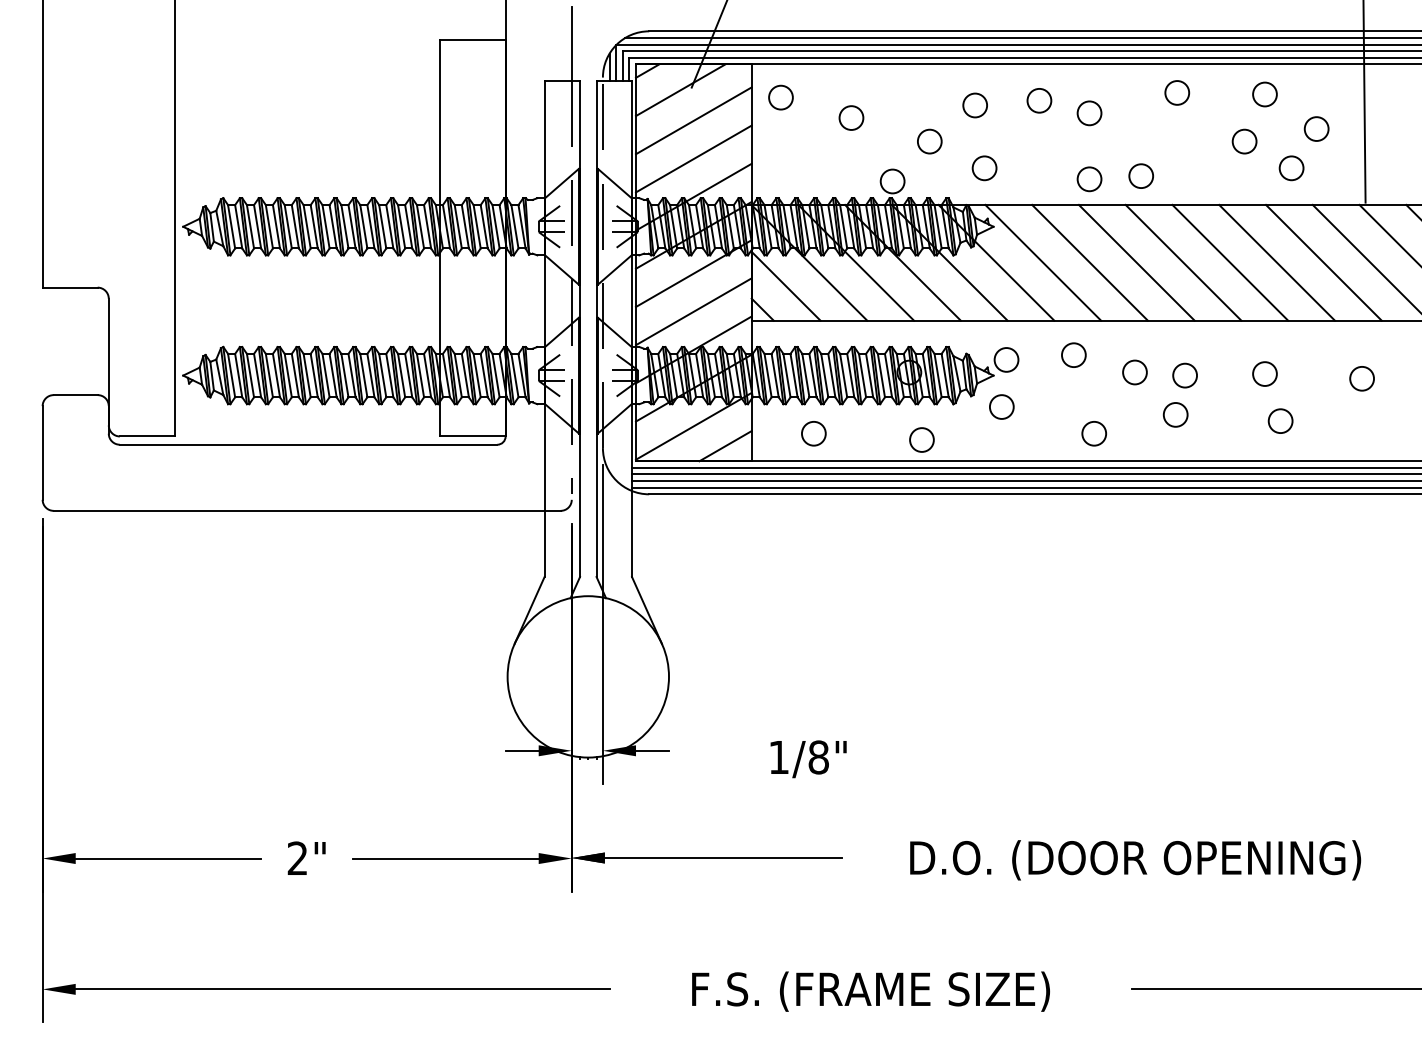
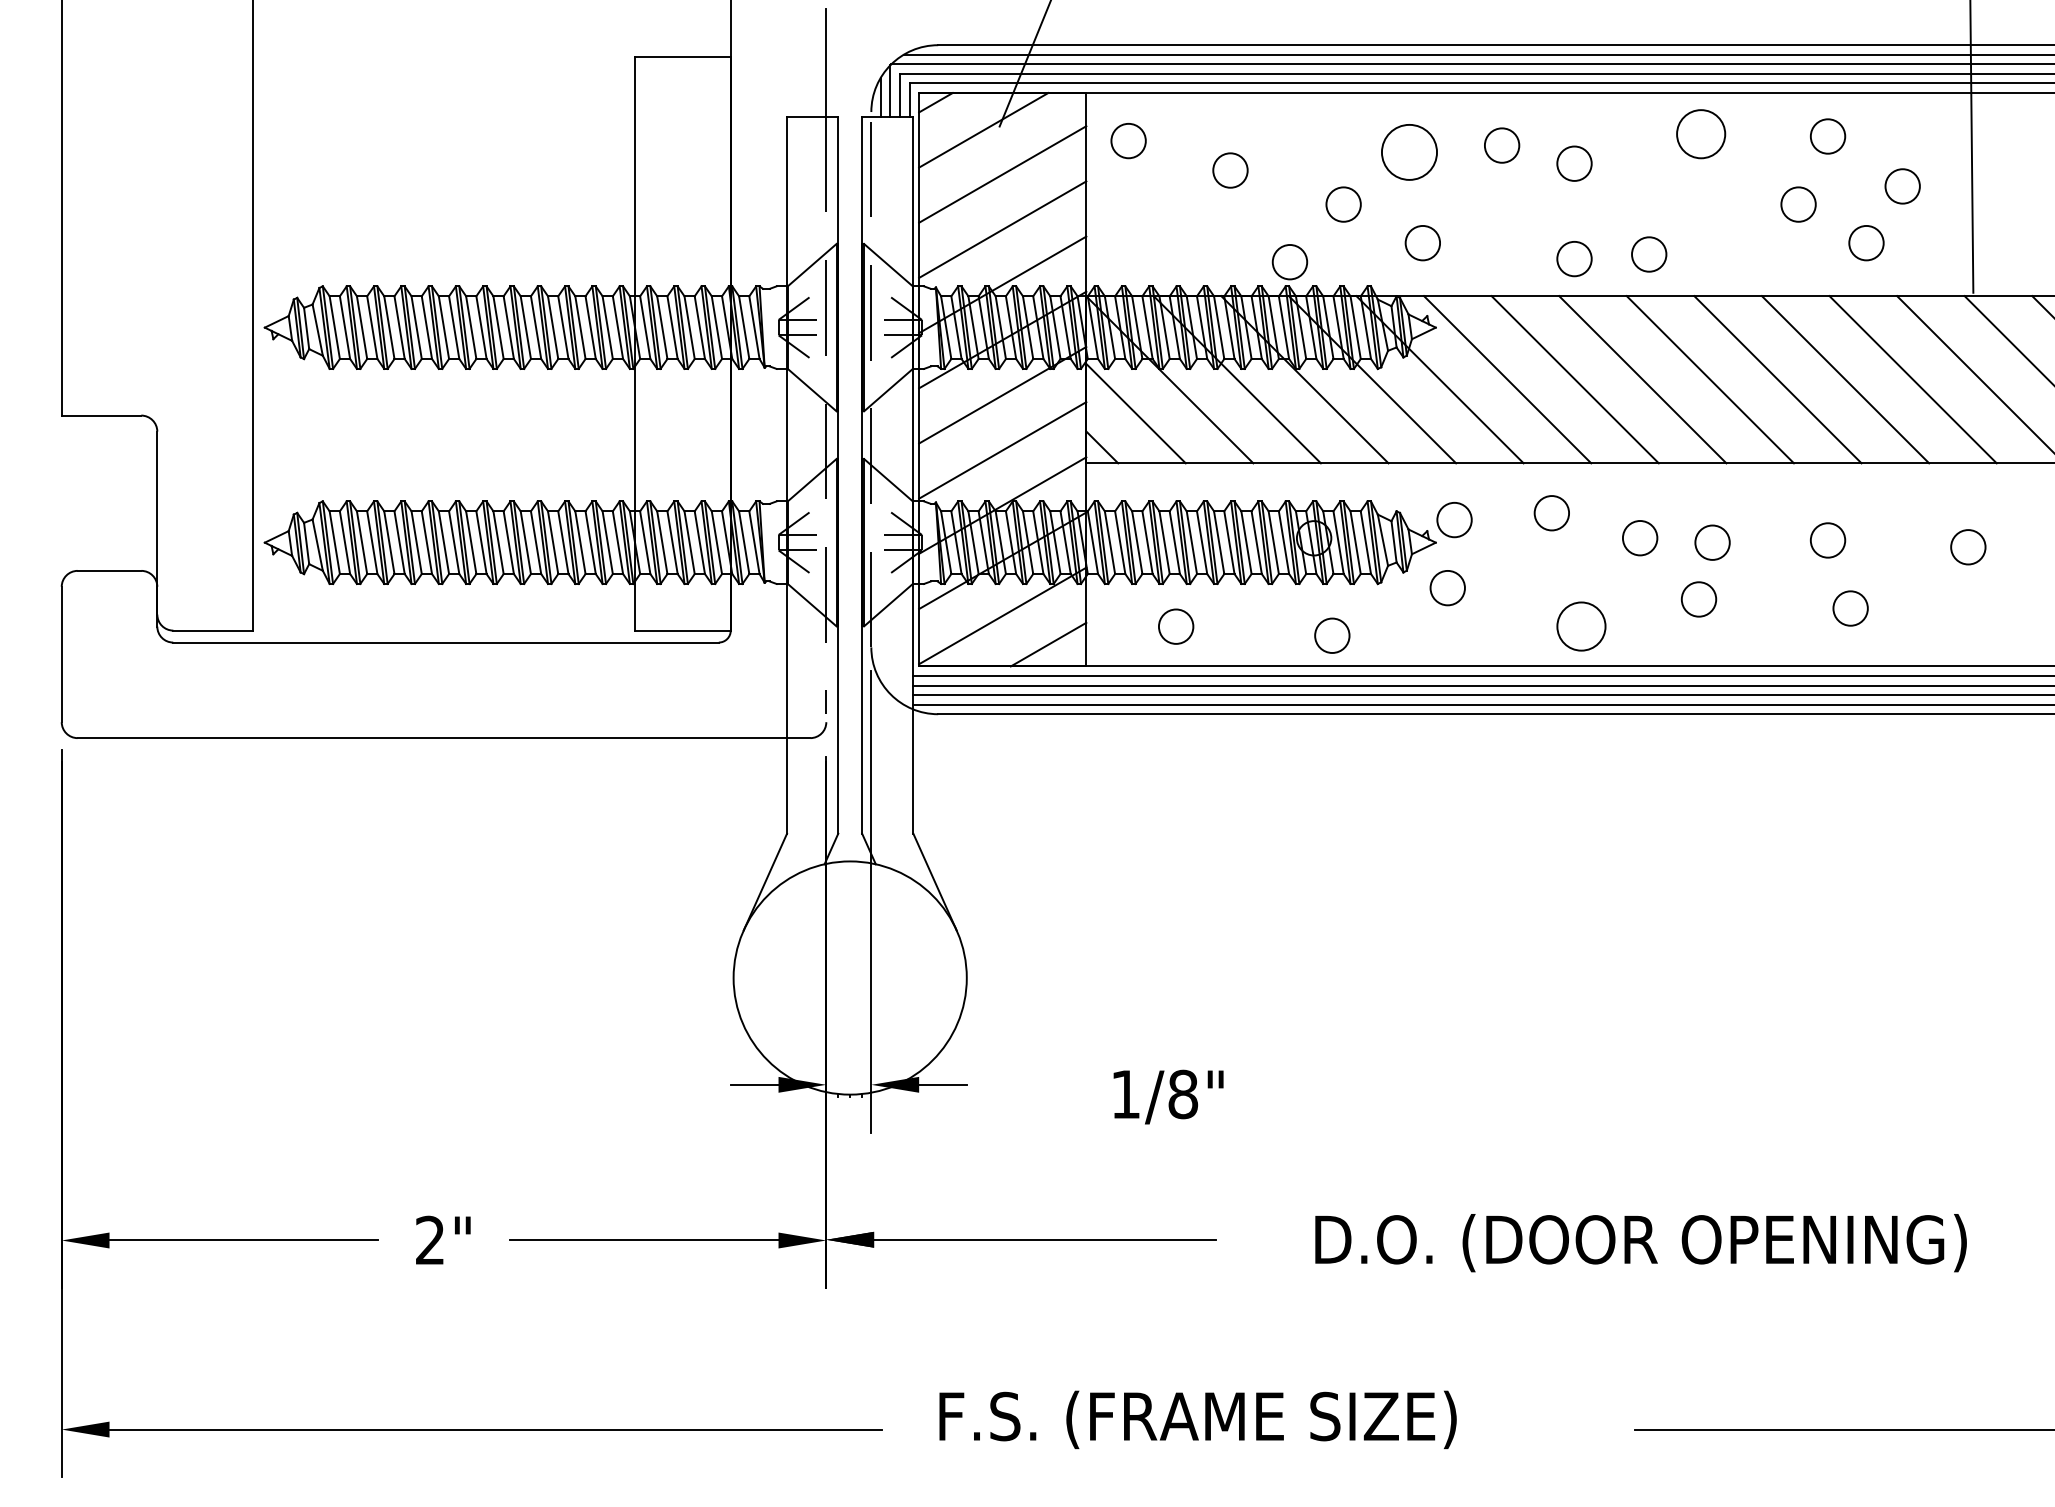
circle: (1177, 92) -> (1701, 133), size x1.4
circle: (974, 105) -> (1408, 152), size x1.6
circle: (1093, 433) -> (1580, 626), size x1.4
text: (870, 991) -> (1197, 1419), moved

